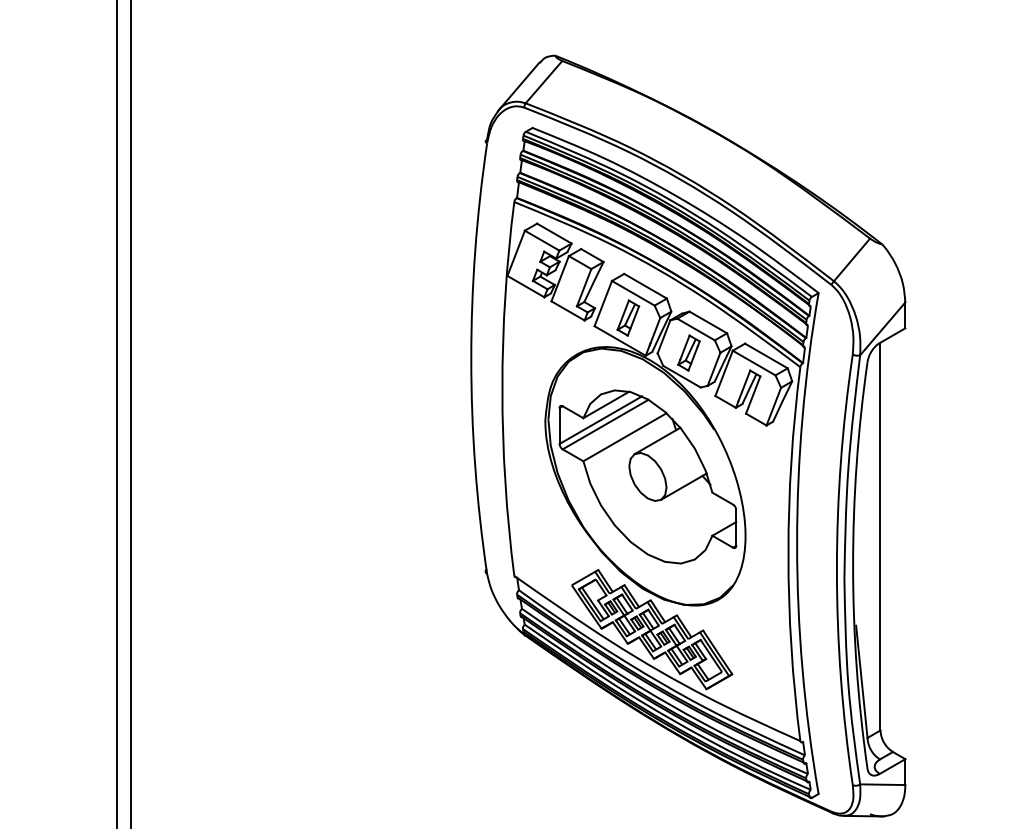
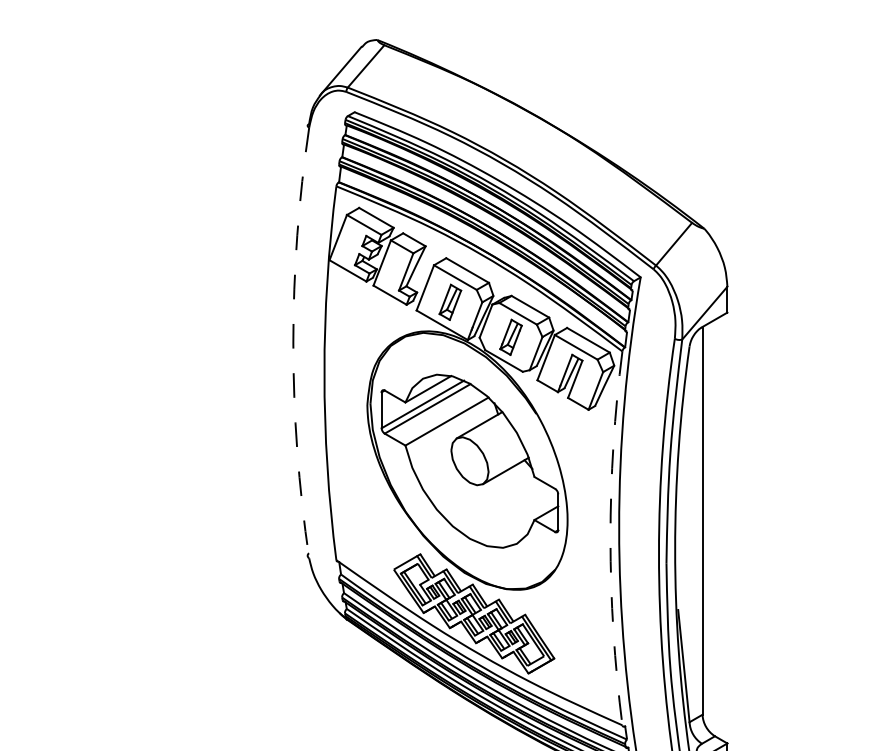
arc: (471, 358) -> (293, 342), solid -> dashed
arc: (788, 554) -> (610, 538), solid -> dashed

